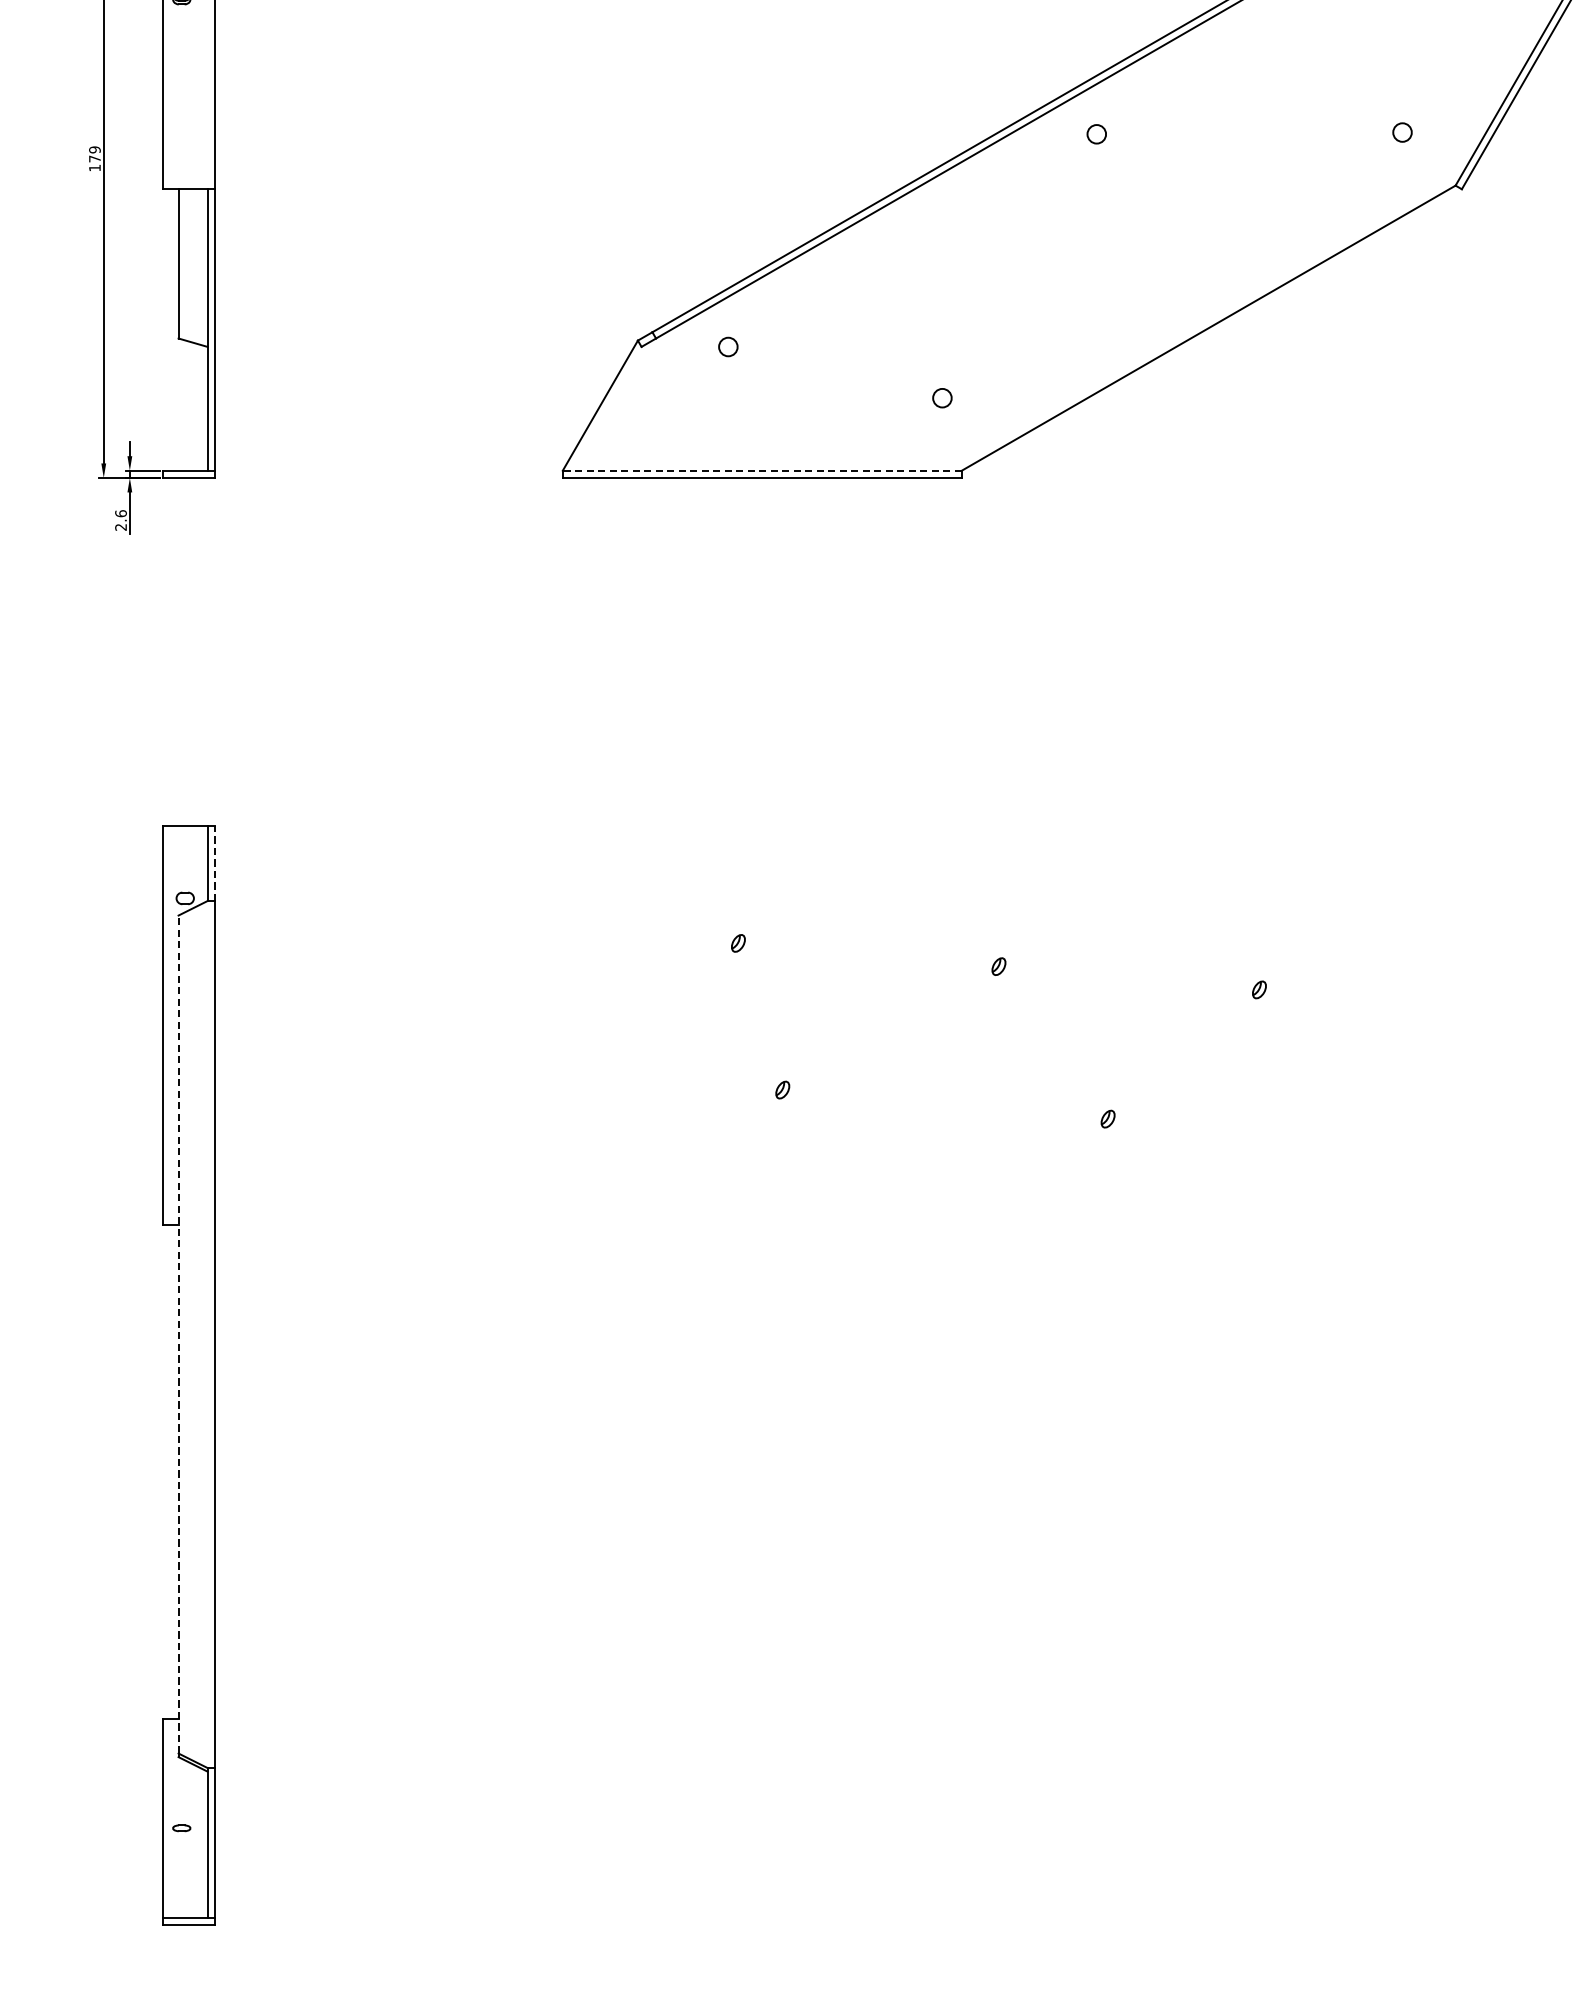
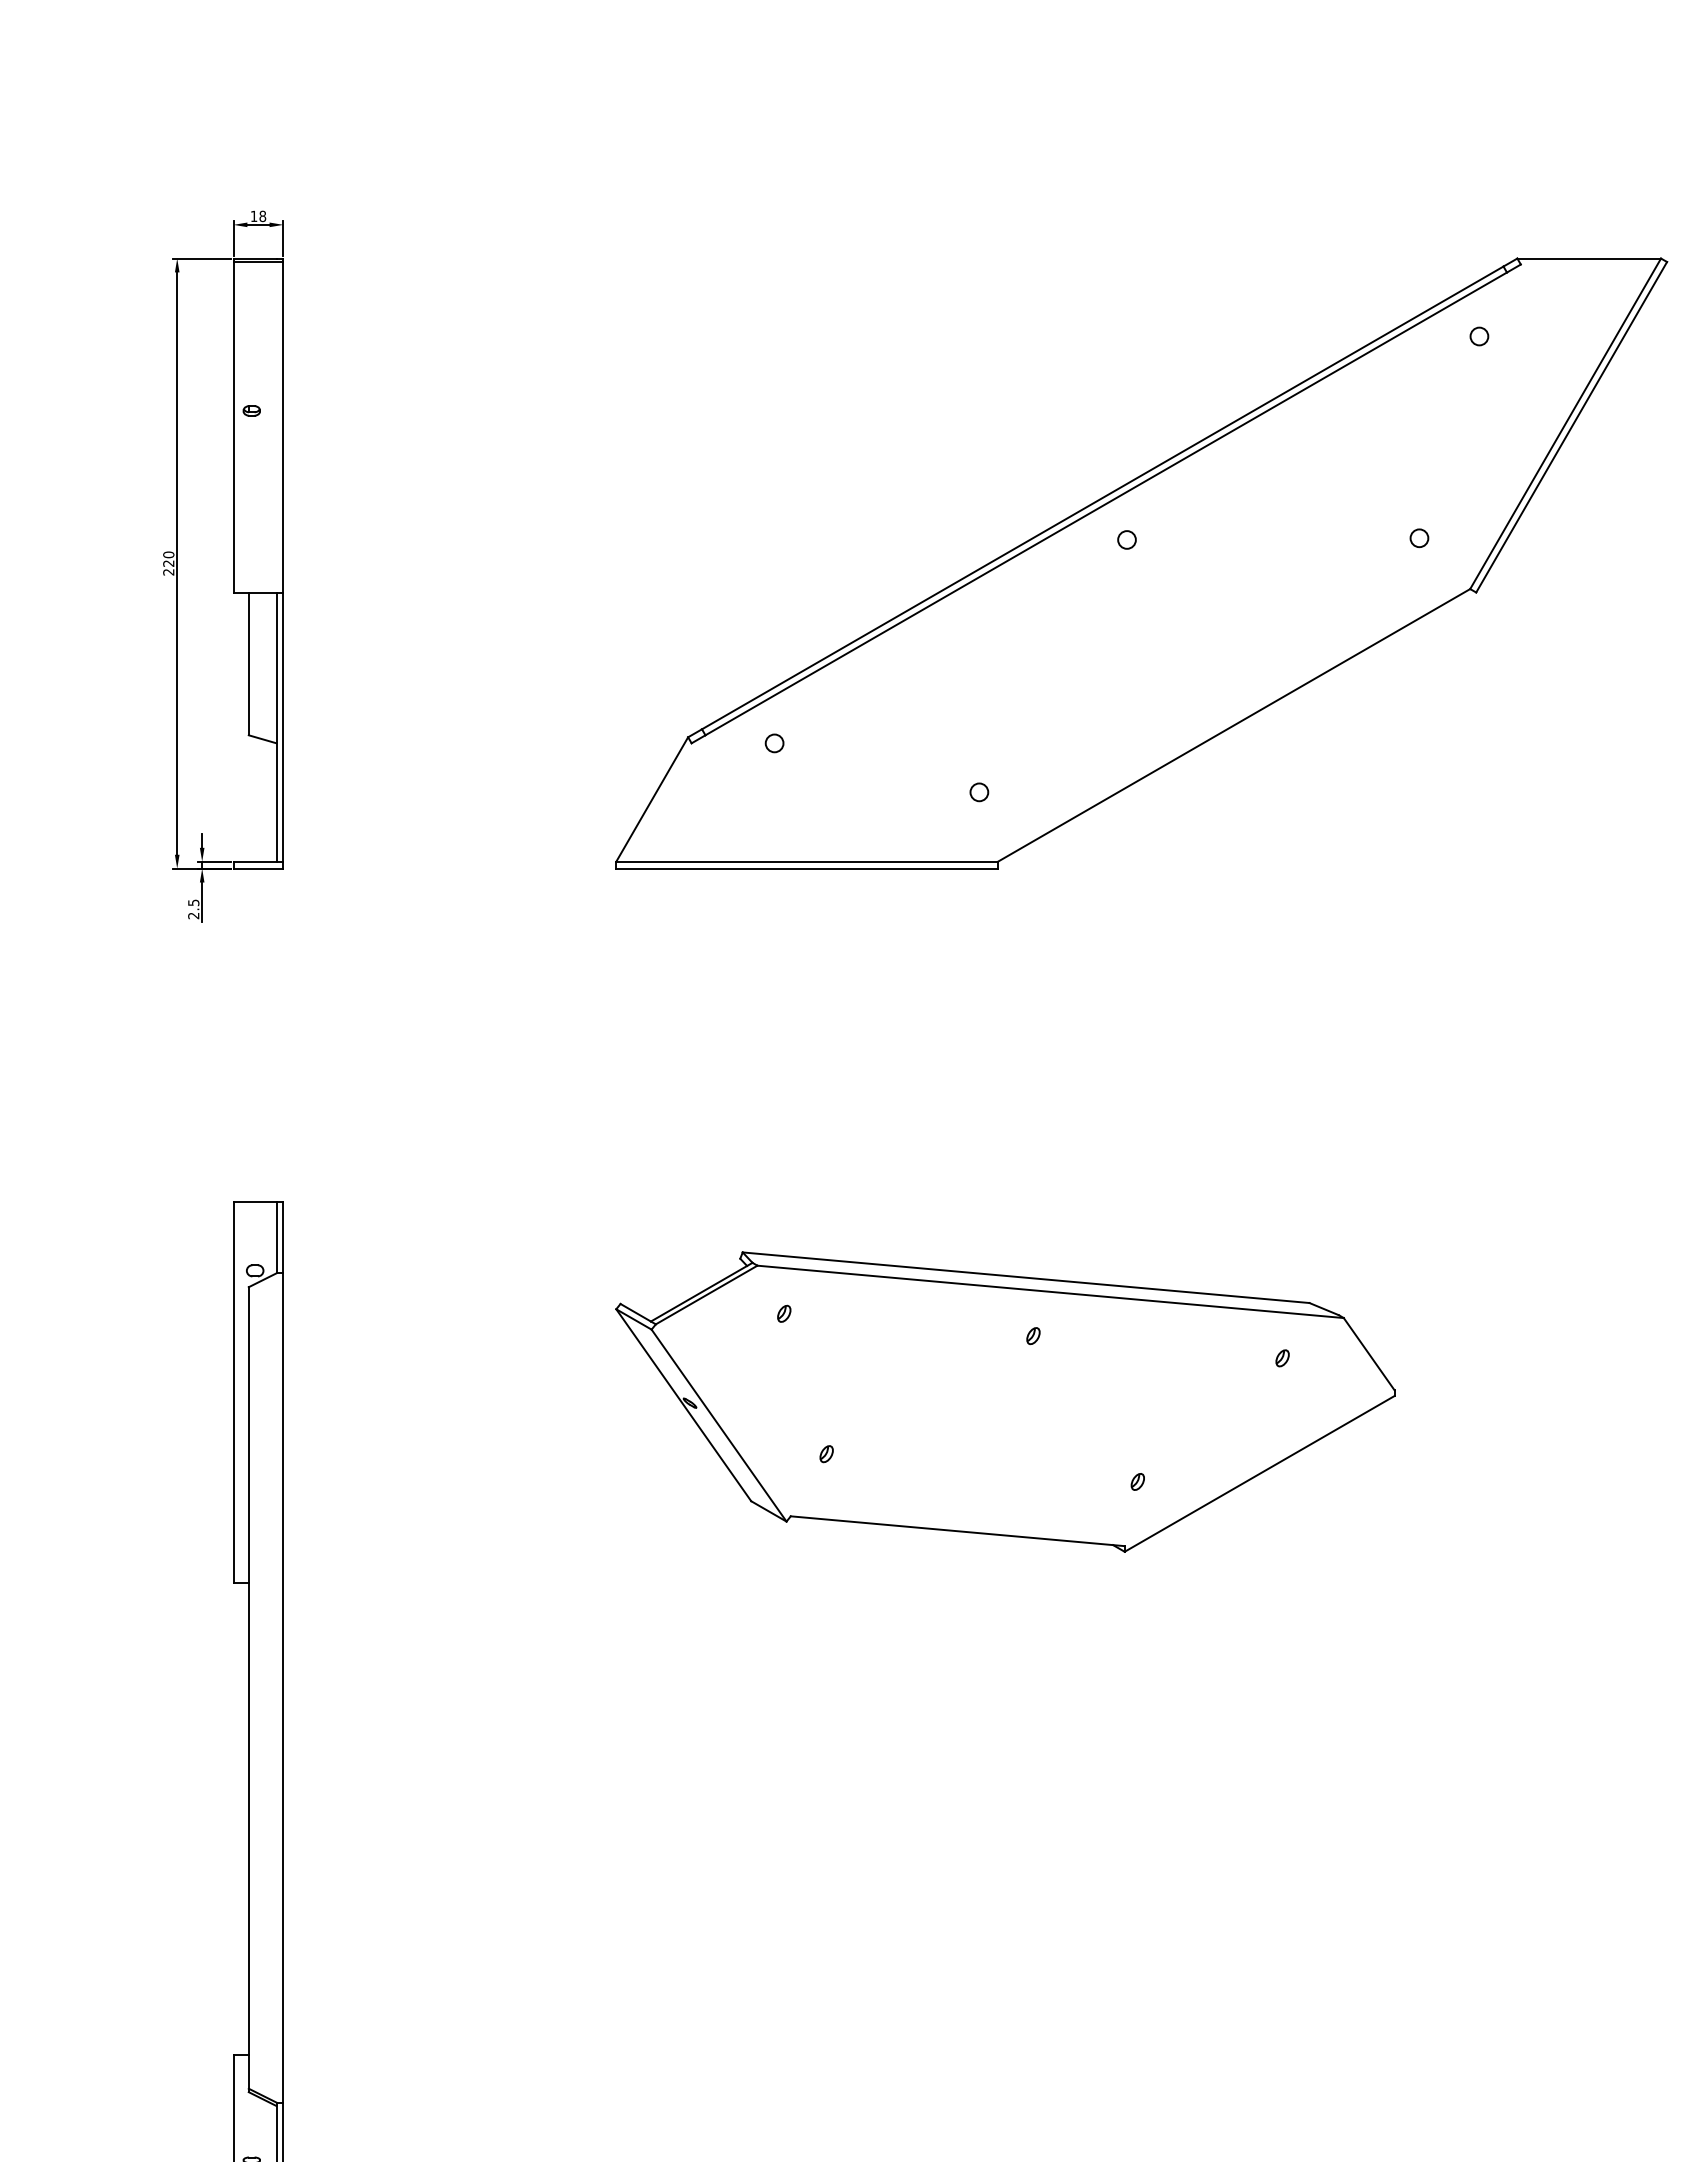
text: (94, 158) -> (168, 563), 179 -> 220
line: (762, 470) -> (807, 861), dashed -> solid
text: (120, 513) -> (193, 902), 2.6 -> 2.5
line: (214, 863) -> (283, 1237), dashed -> solid
part: (969, 1035) -> (1005, 1401), added
line: (178, 1334) -> (248, 1687), dashed -> solid

